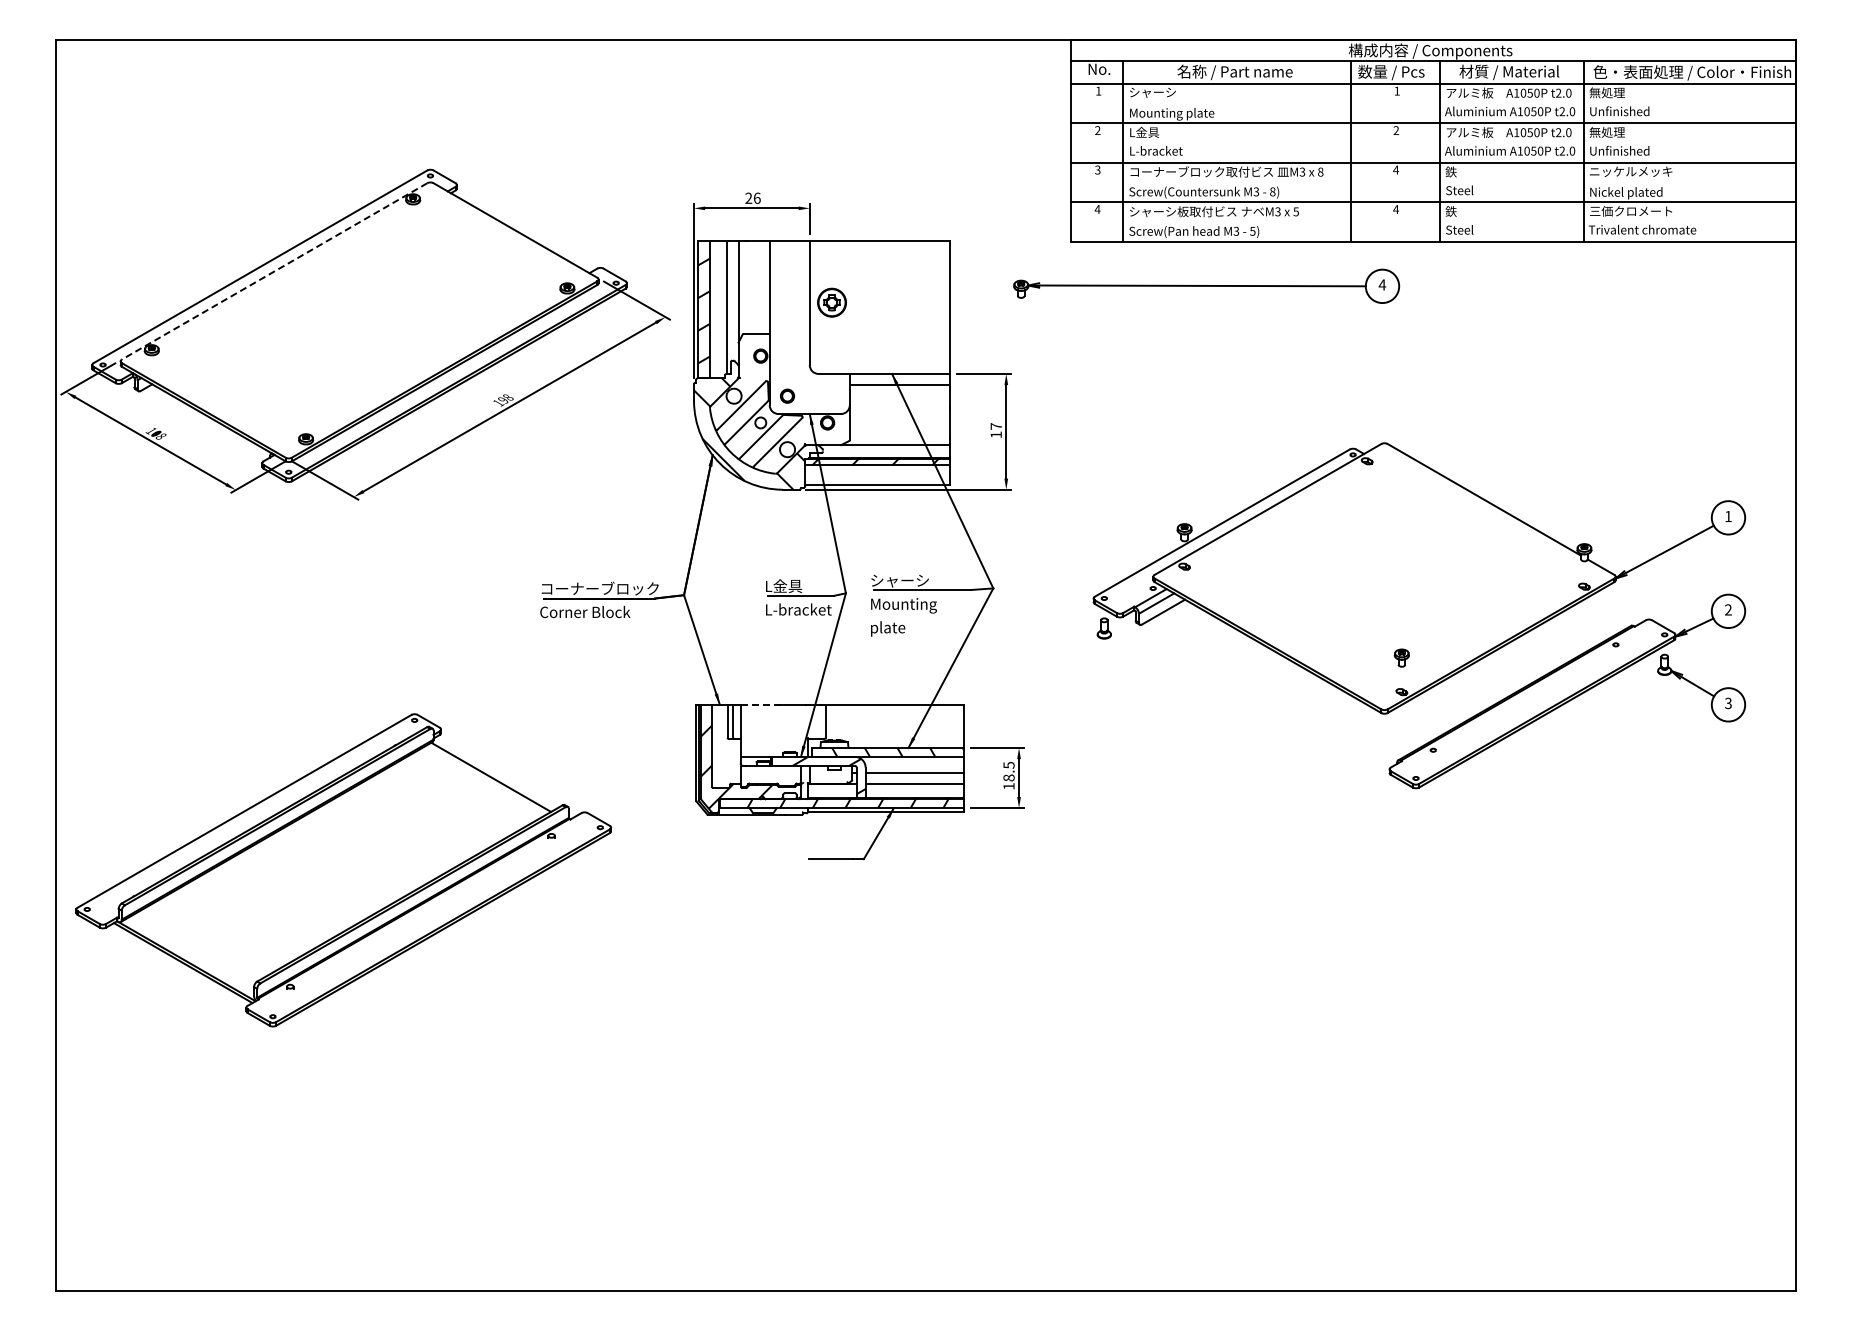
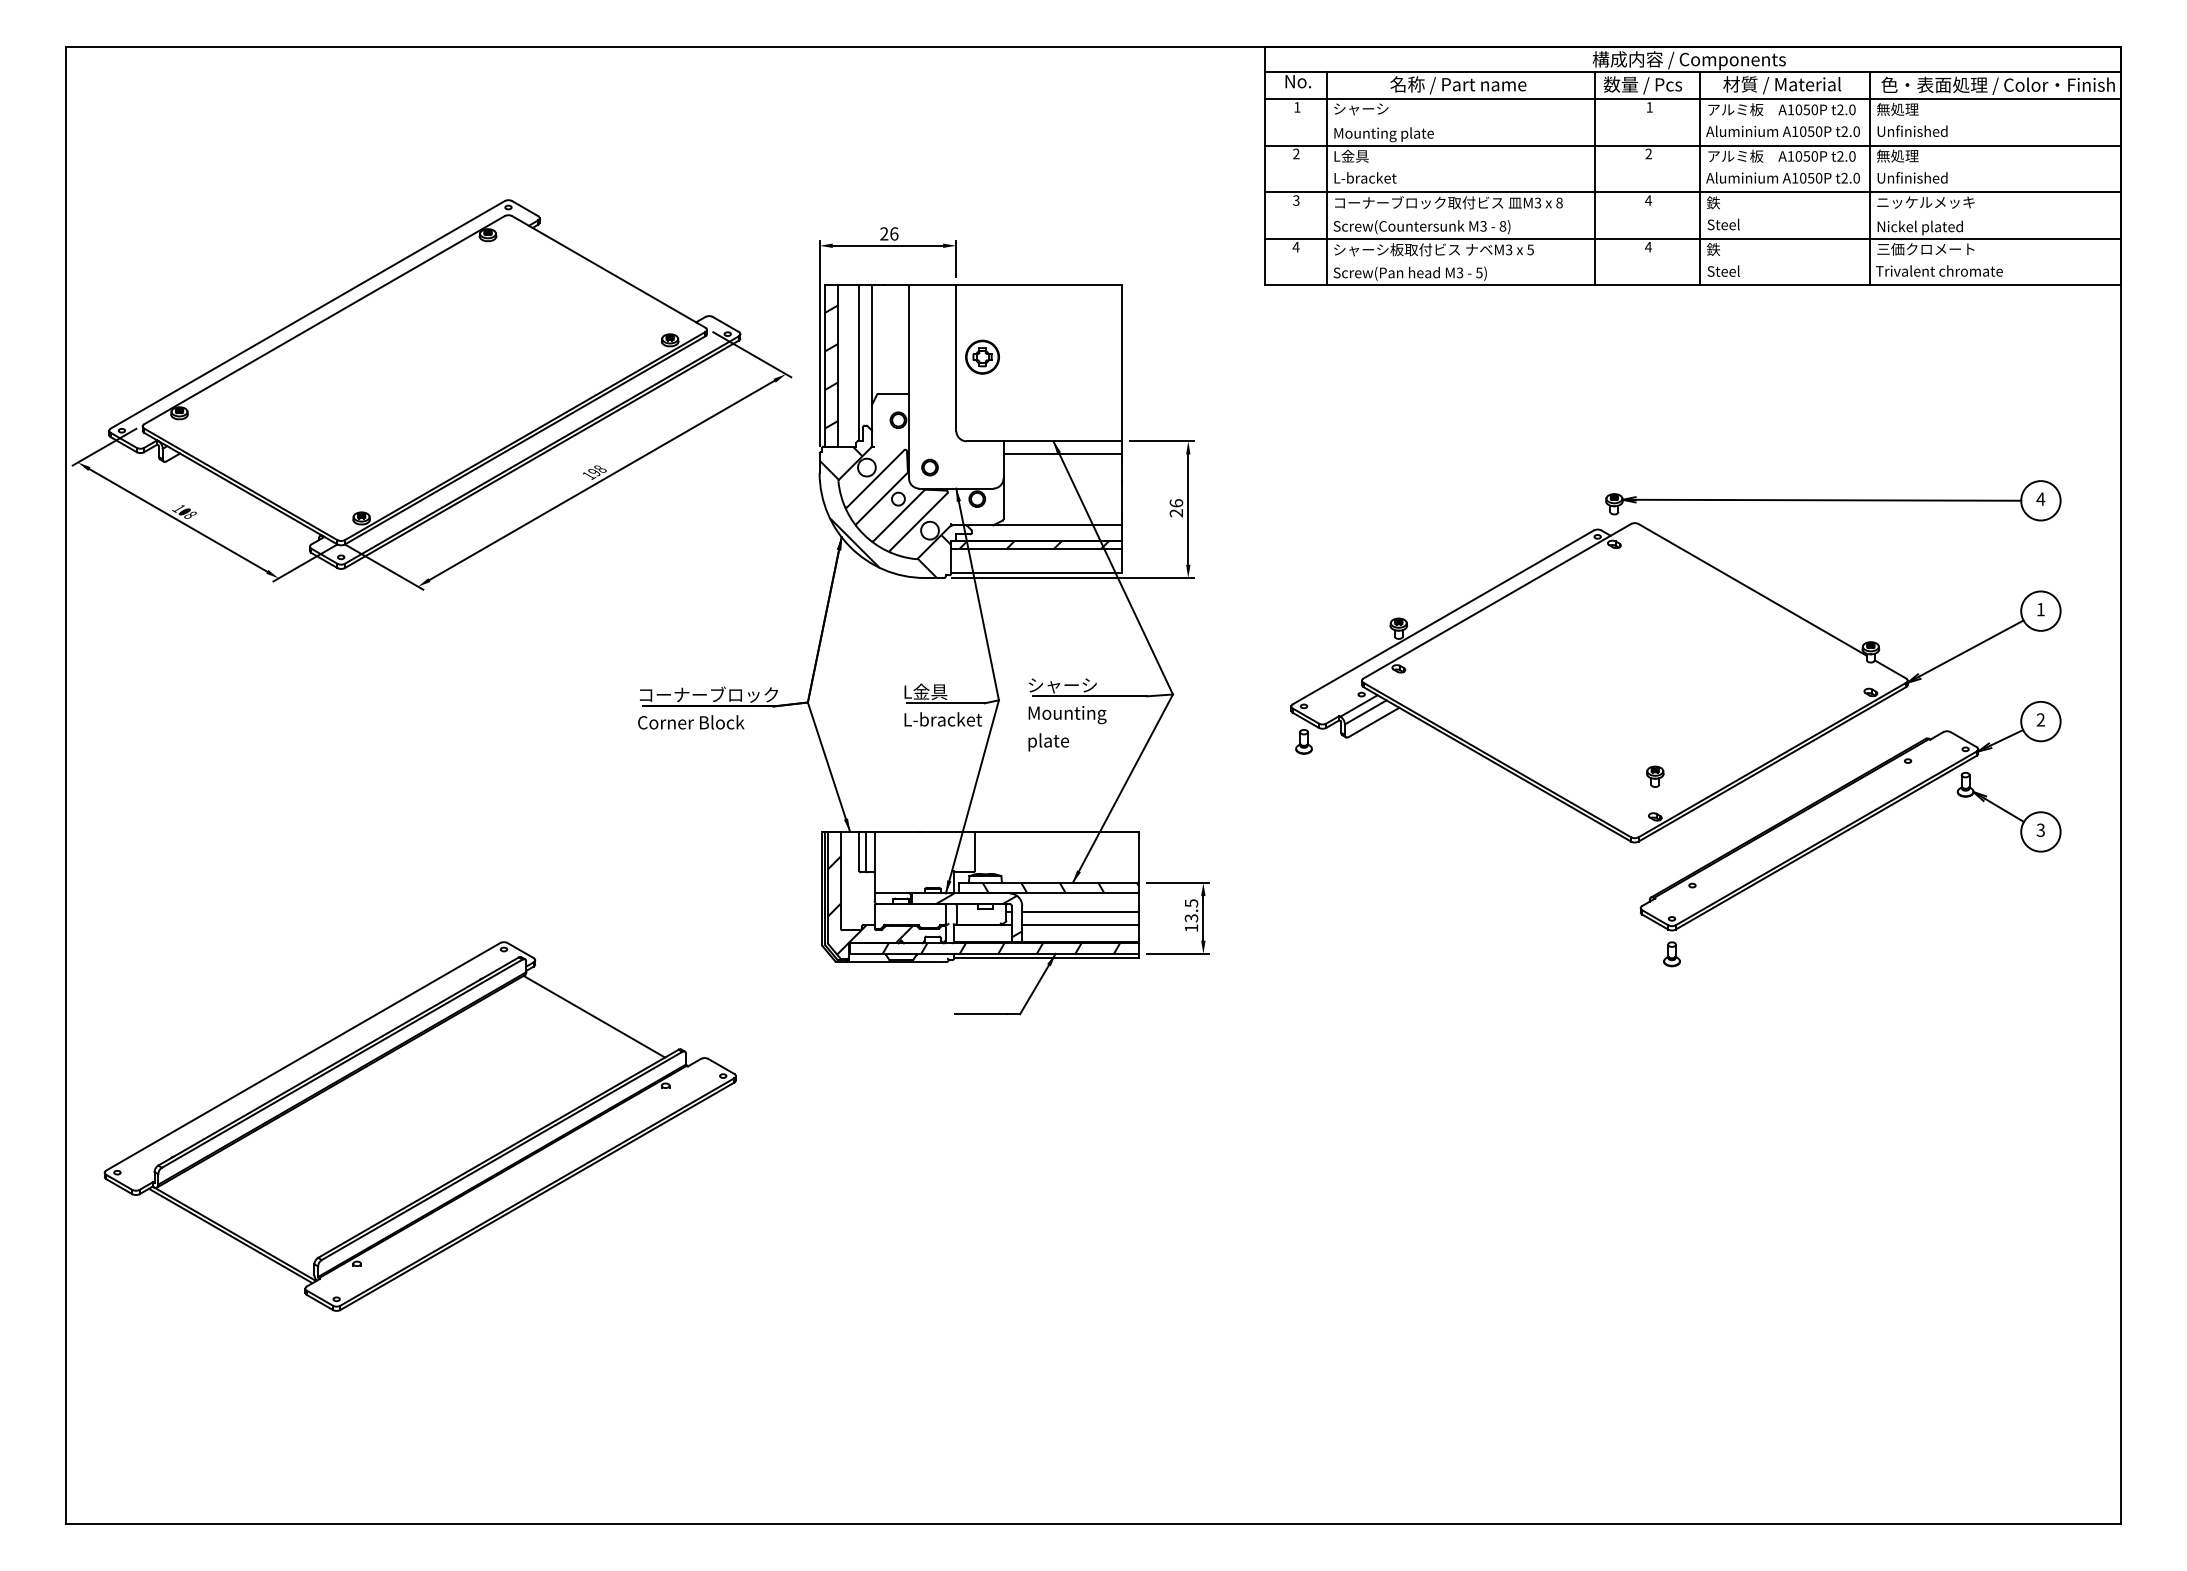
line: (274, 271) -> (324, 320), dashed -> solid
part: (1206, 285) -> (1833, 499), moved
text: (995, 430) -> (1175, 508), 17 -> 26
line: (759, 704) -> (896, 831), dashed -> solid
text: (1008, 777) -> (1190, 917), 18.5 -> 13.5
part: (1415, 808) -> (1671, 954), added
part: (343, 870) -> (419, 1126), moved

